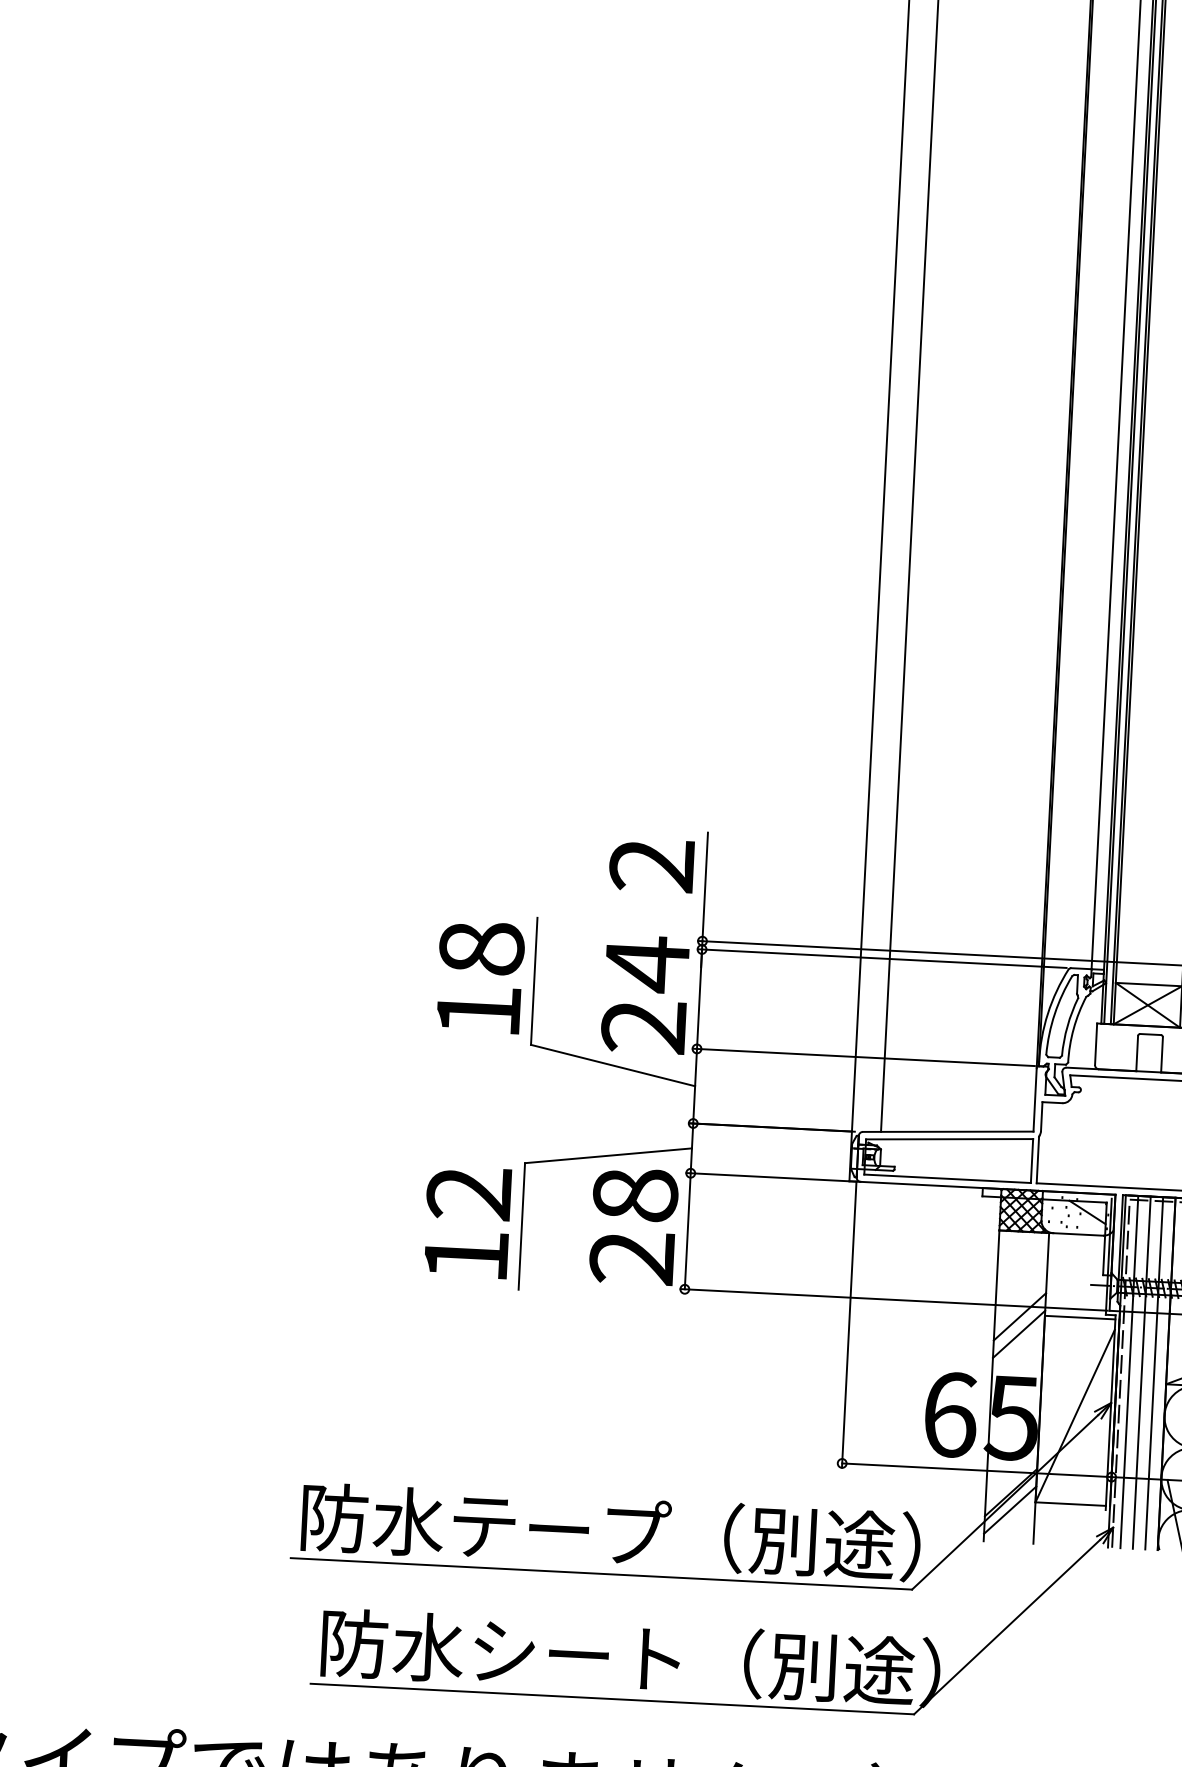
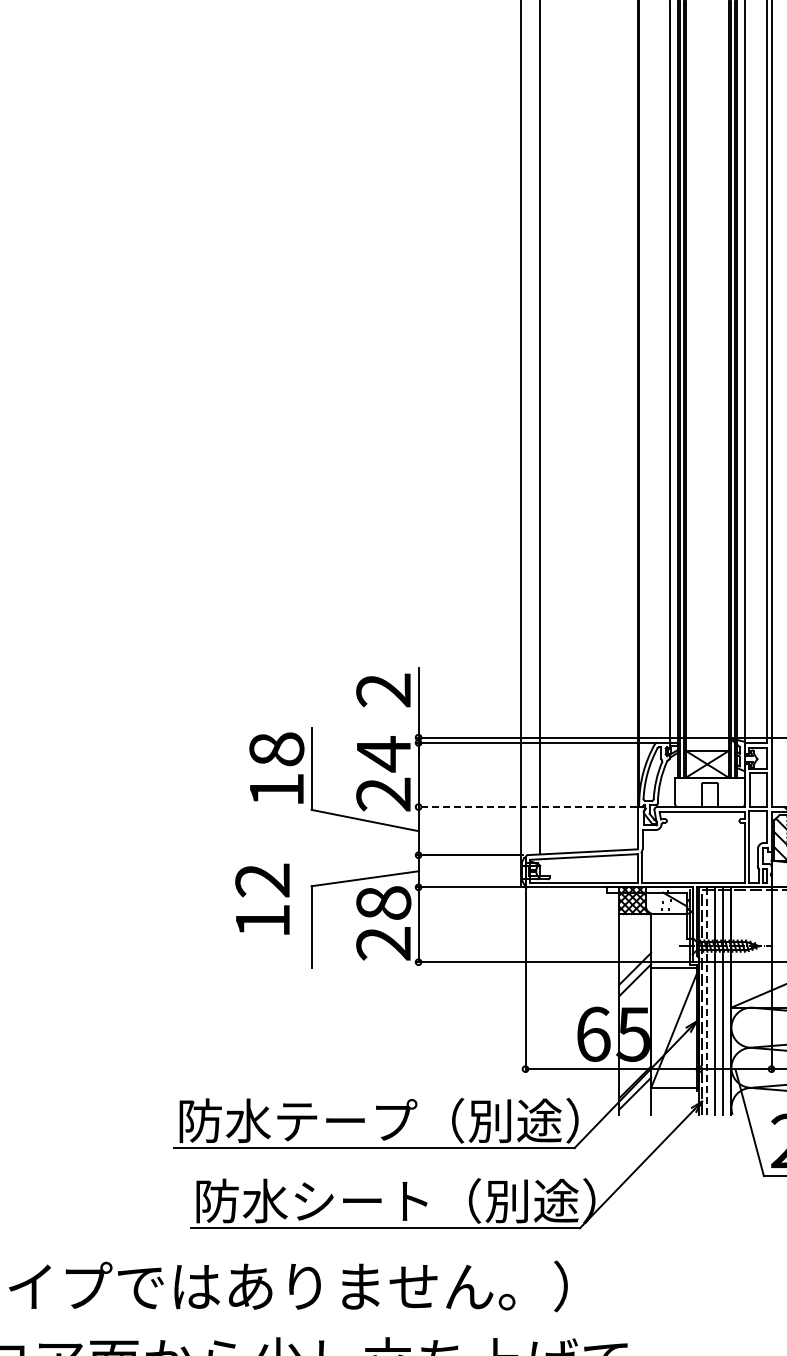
line: (862, 1057) -> (525, 807), solid -> dashed
text: (467, 1221) -> (262, 898), moved
line: (1129, 1371) -> (707, 1000), solid -> dashed

